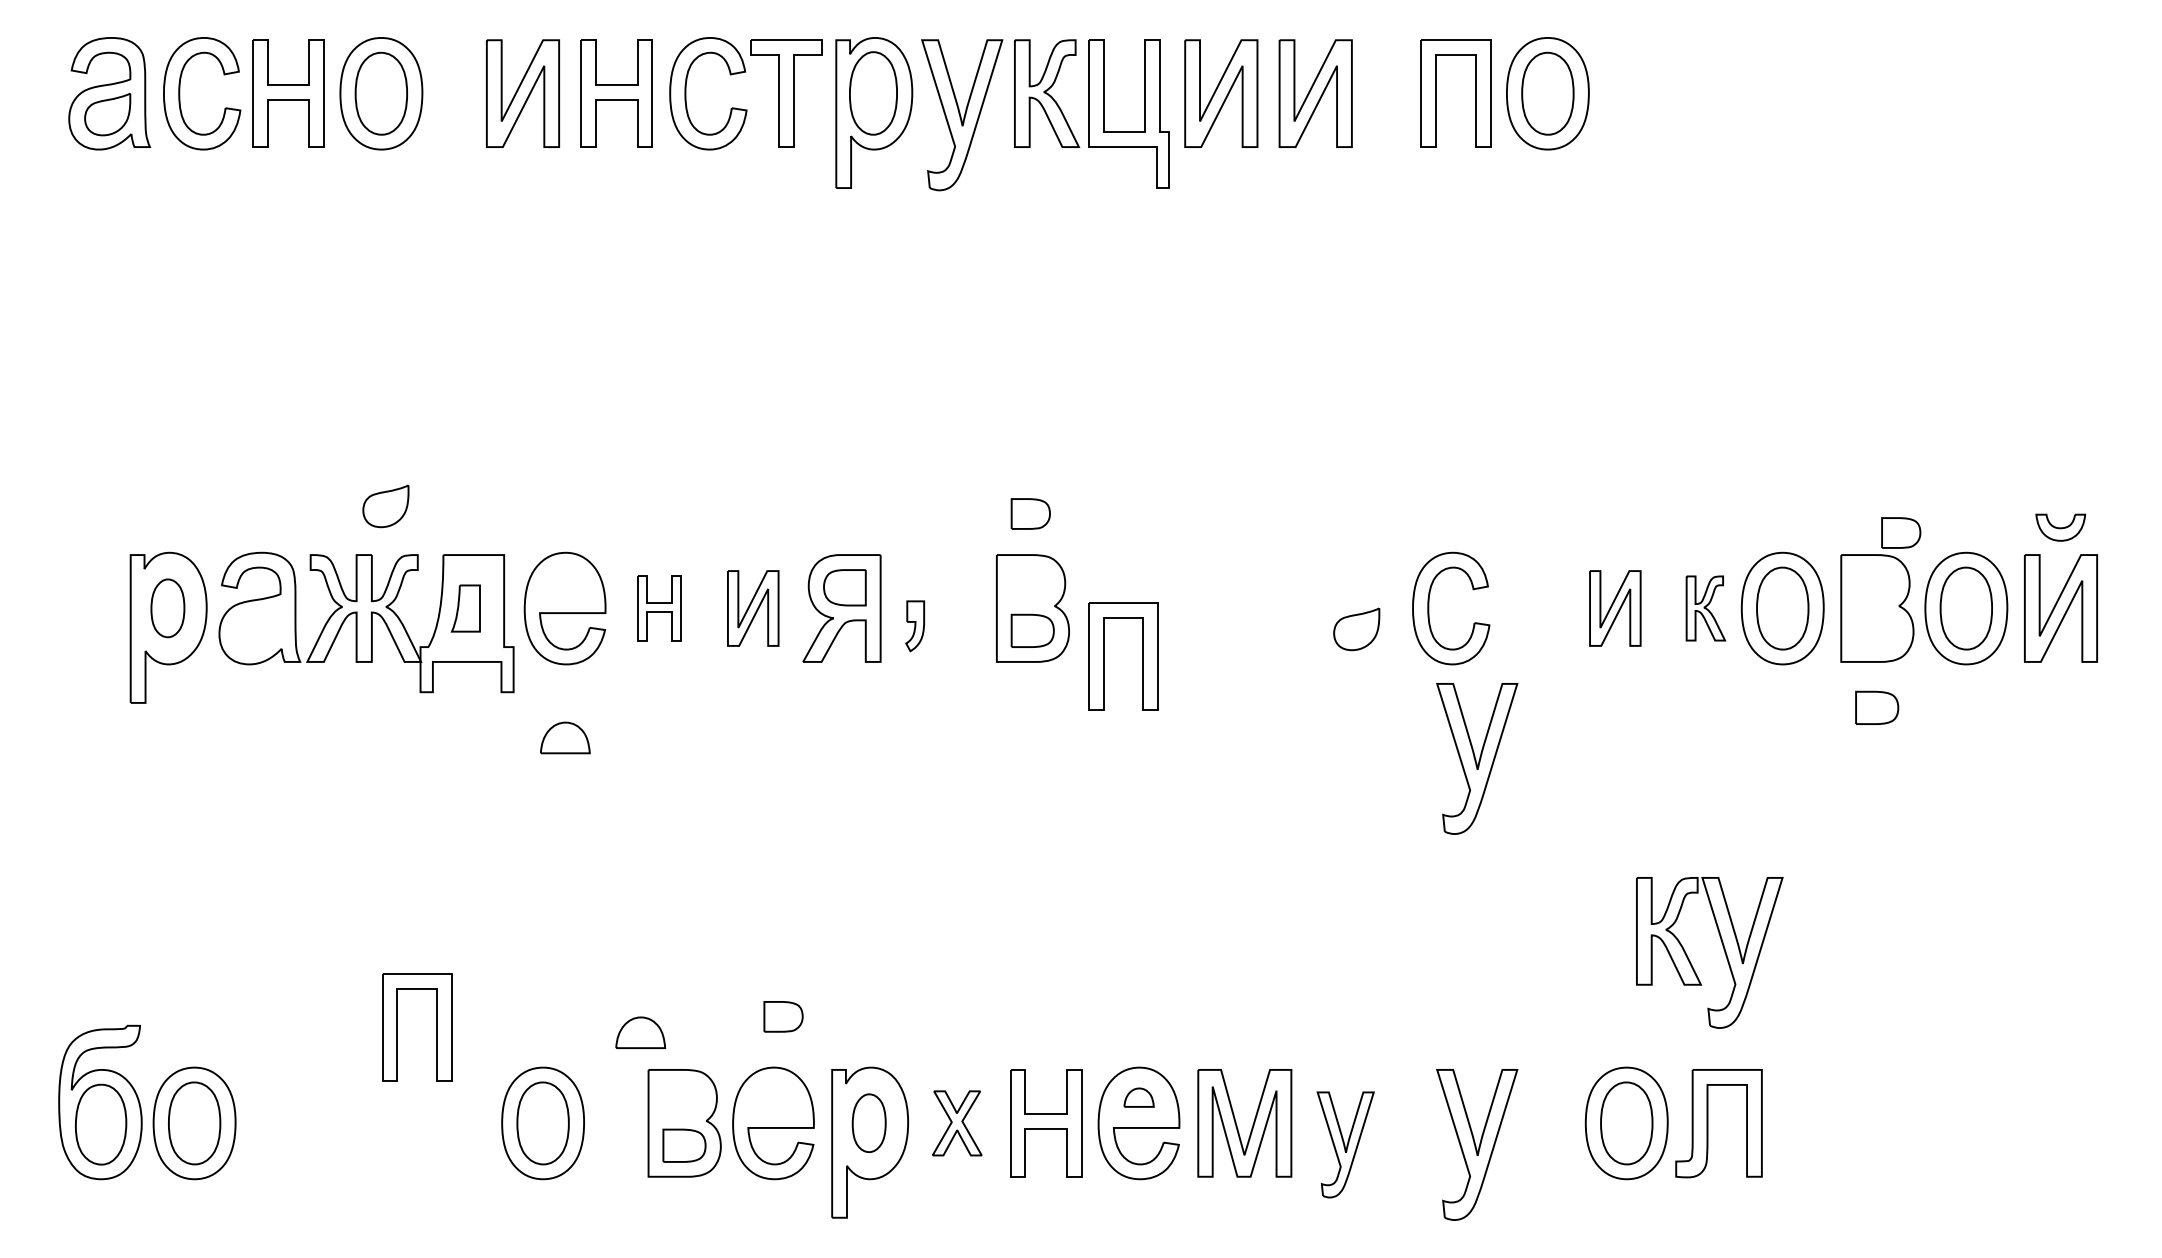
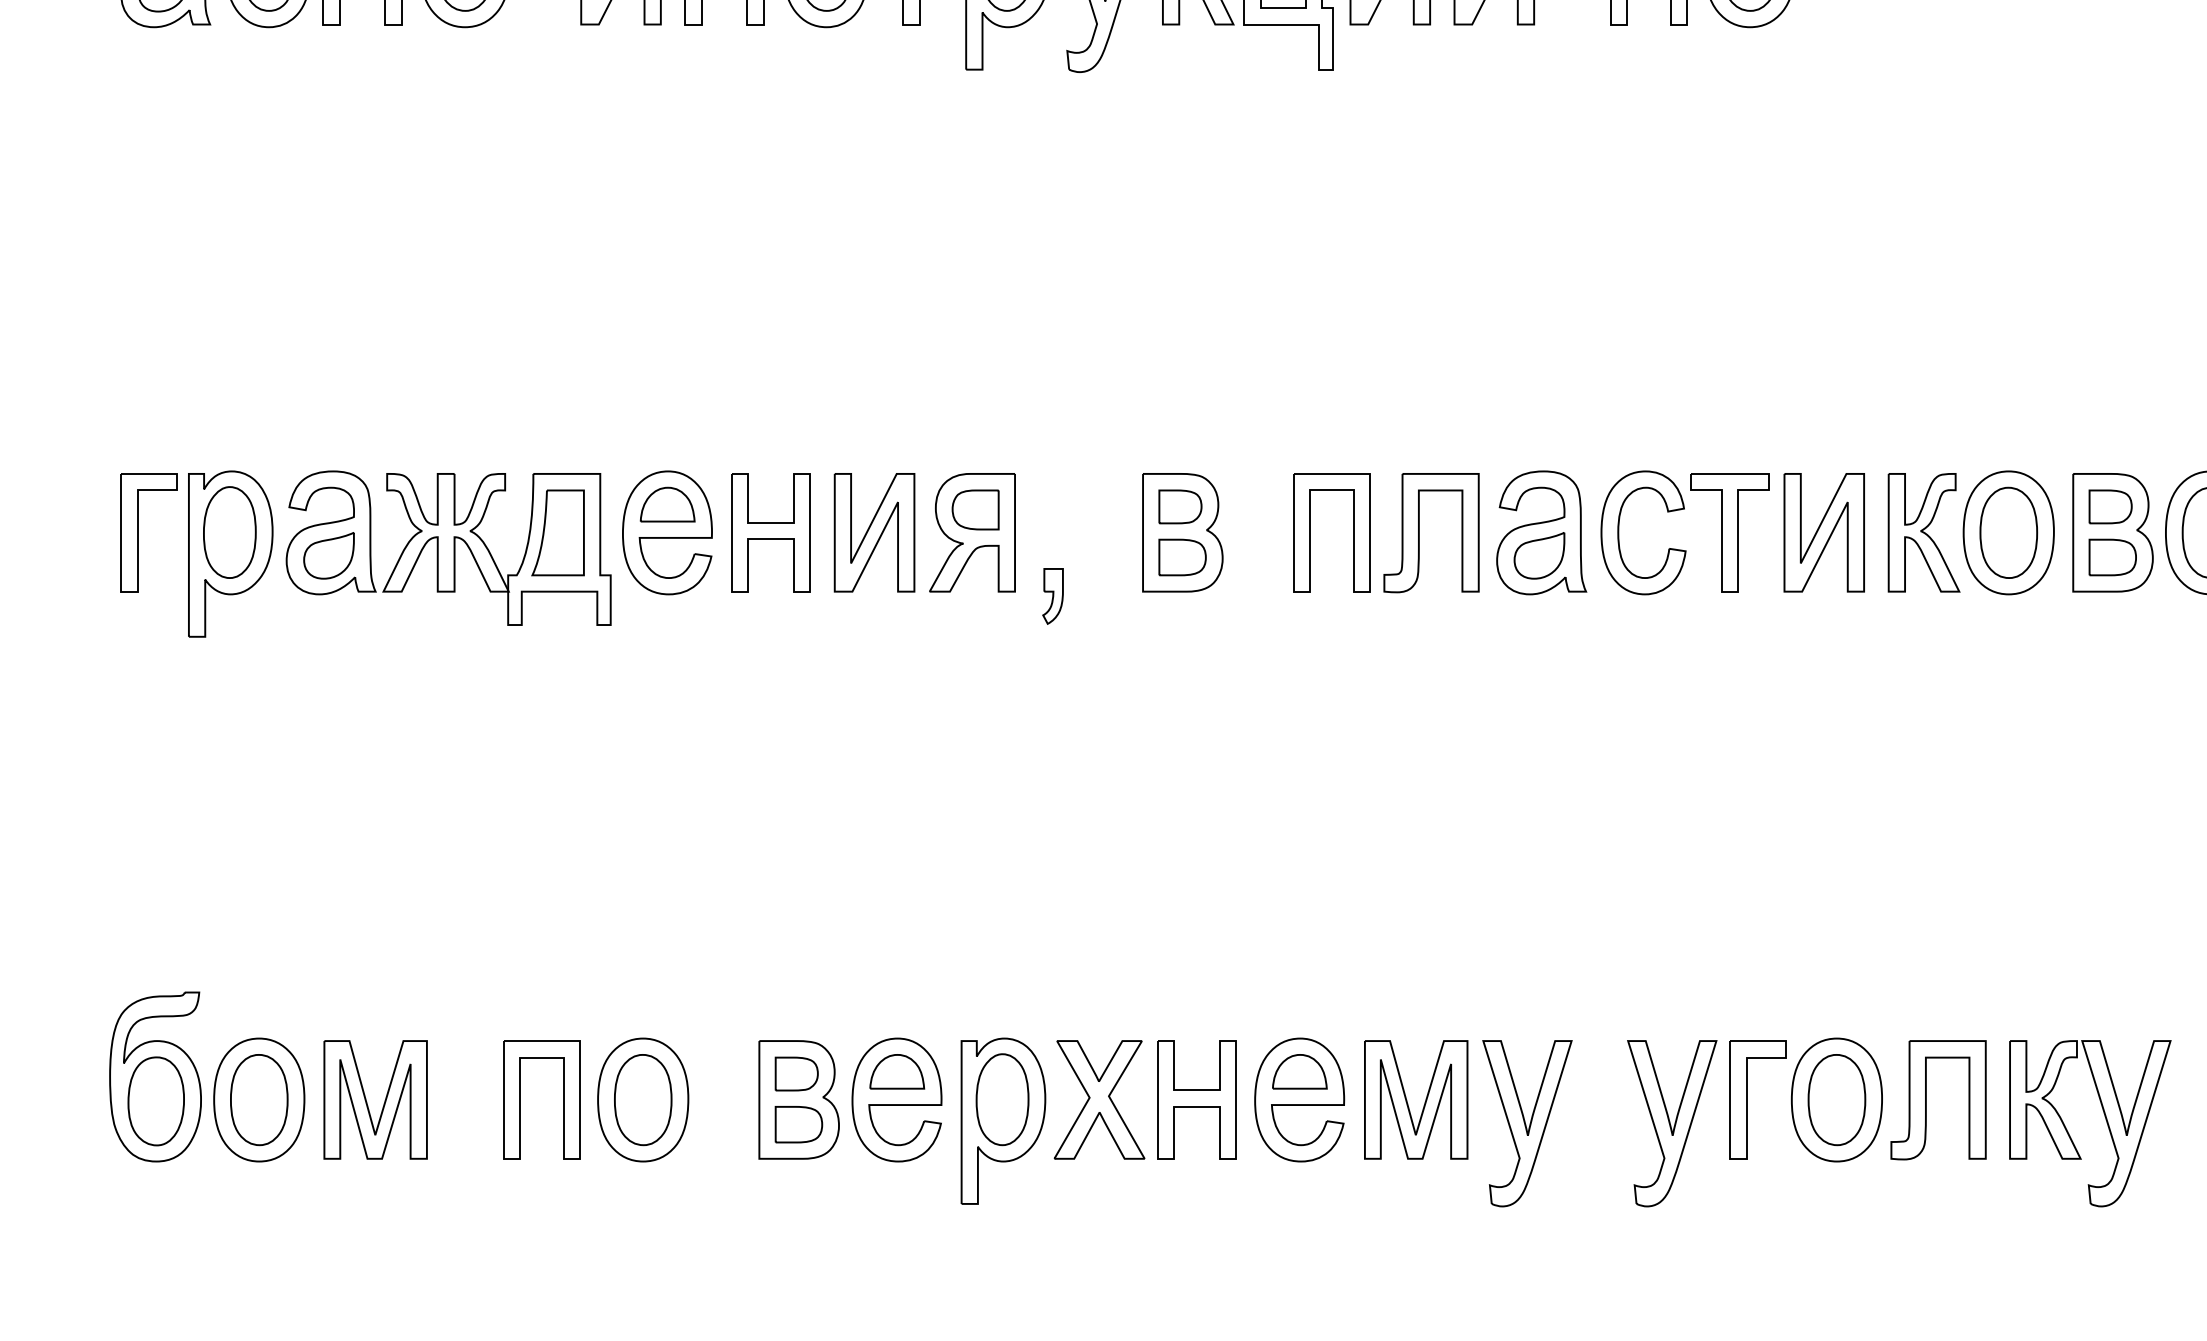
part: (385, 506) -> (328, 555), moved
part: (1030, 513) -> (1180, 506), moved
part: (1901, 532) -> (2110, 506), moved
part: (84, 608) -> (137, 532), added
part: (167, 608) -> (229, 532), size x1.43
part: (465, 608) -> (557, 532), size x1.67
part: (659, 608) -> (771, 532), size x1.67
part: (753, 608) -> (874, 532), size x1.43
part: (1248, 608) -> (1420, 532), added
part: (1358, 608) -> (1541, 532), added
part: (1529, 608) -> (1729, 532), added
part: (1615, 608) -> (1824, 532), size x1.43
part: (1705, 608) -> (1923, 532), size x1.67
part: (915, 626) -> (1053, 596), moved
part: (1104, 656) -> (1311, 532), moved
part: (1877, 707) -> (2113, 557), moved
part: (565, 737) -> (667, 504), moved
part: (1477, 758) -> (1672, 698), removed
part: (1722, 946) -> (2104, 1116), moved
part: (783, 1016) -> (796, 1073), moved
part: (436, 1027) -> (563, 1100), moved
part: (640, 1032) -> (896, 1071), moved
part: (1138, 1097) -> (1299, 1071), size x1.67
part: (292, 1123) -> (367, 1100), added
part: (868, 1123) -> (1001, 1100), size x1.43
part: (956, 1123) -> (1098, 1100), size x1.67
part: (1545, 1123) -> (1747, 1100), added
part: (1345, 1144) -> (1527, 1123), size x1.43

